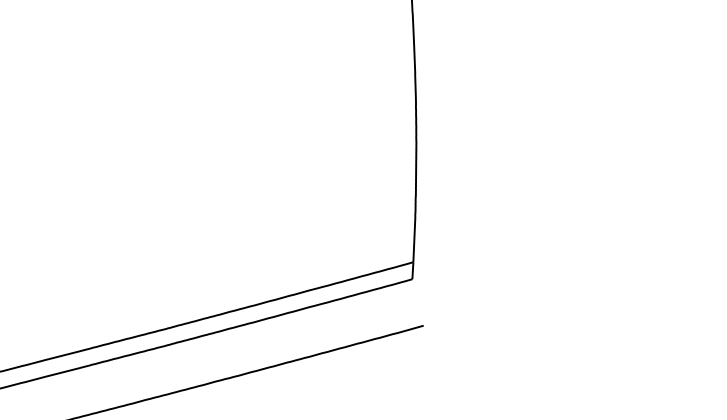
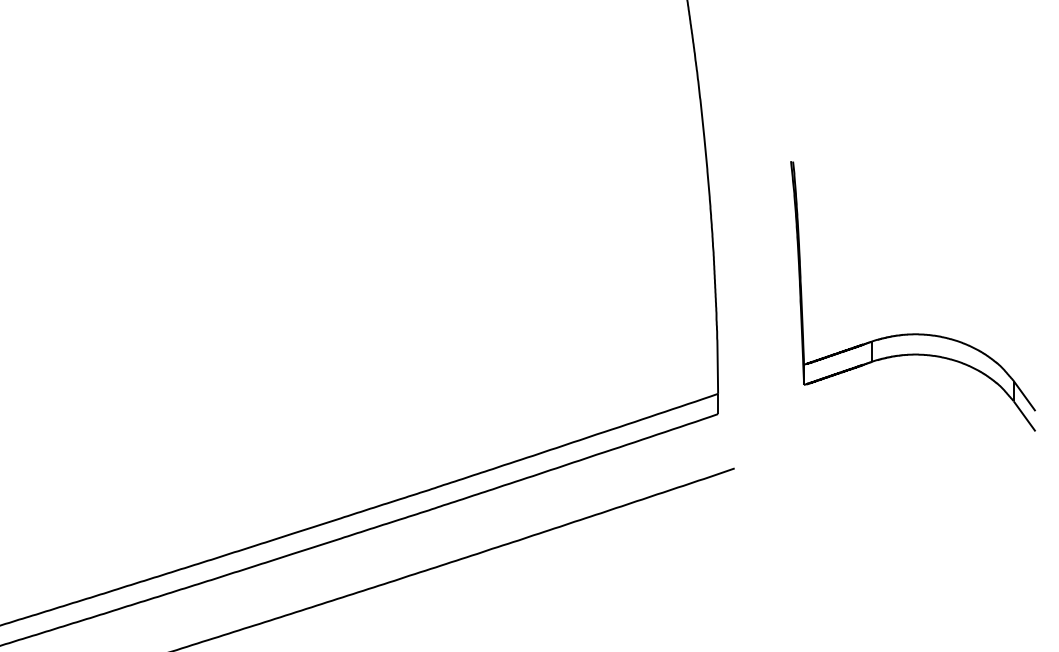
part: (579, 220) -> (912, 333), added

